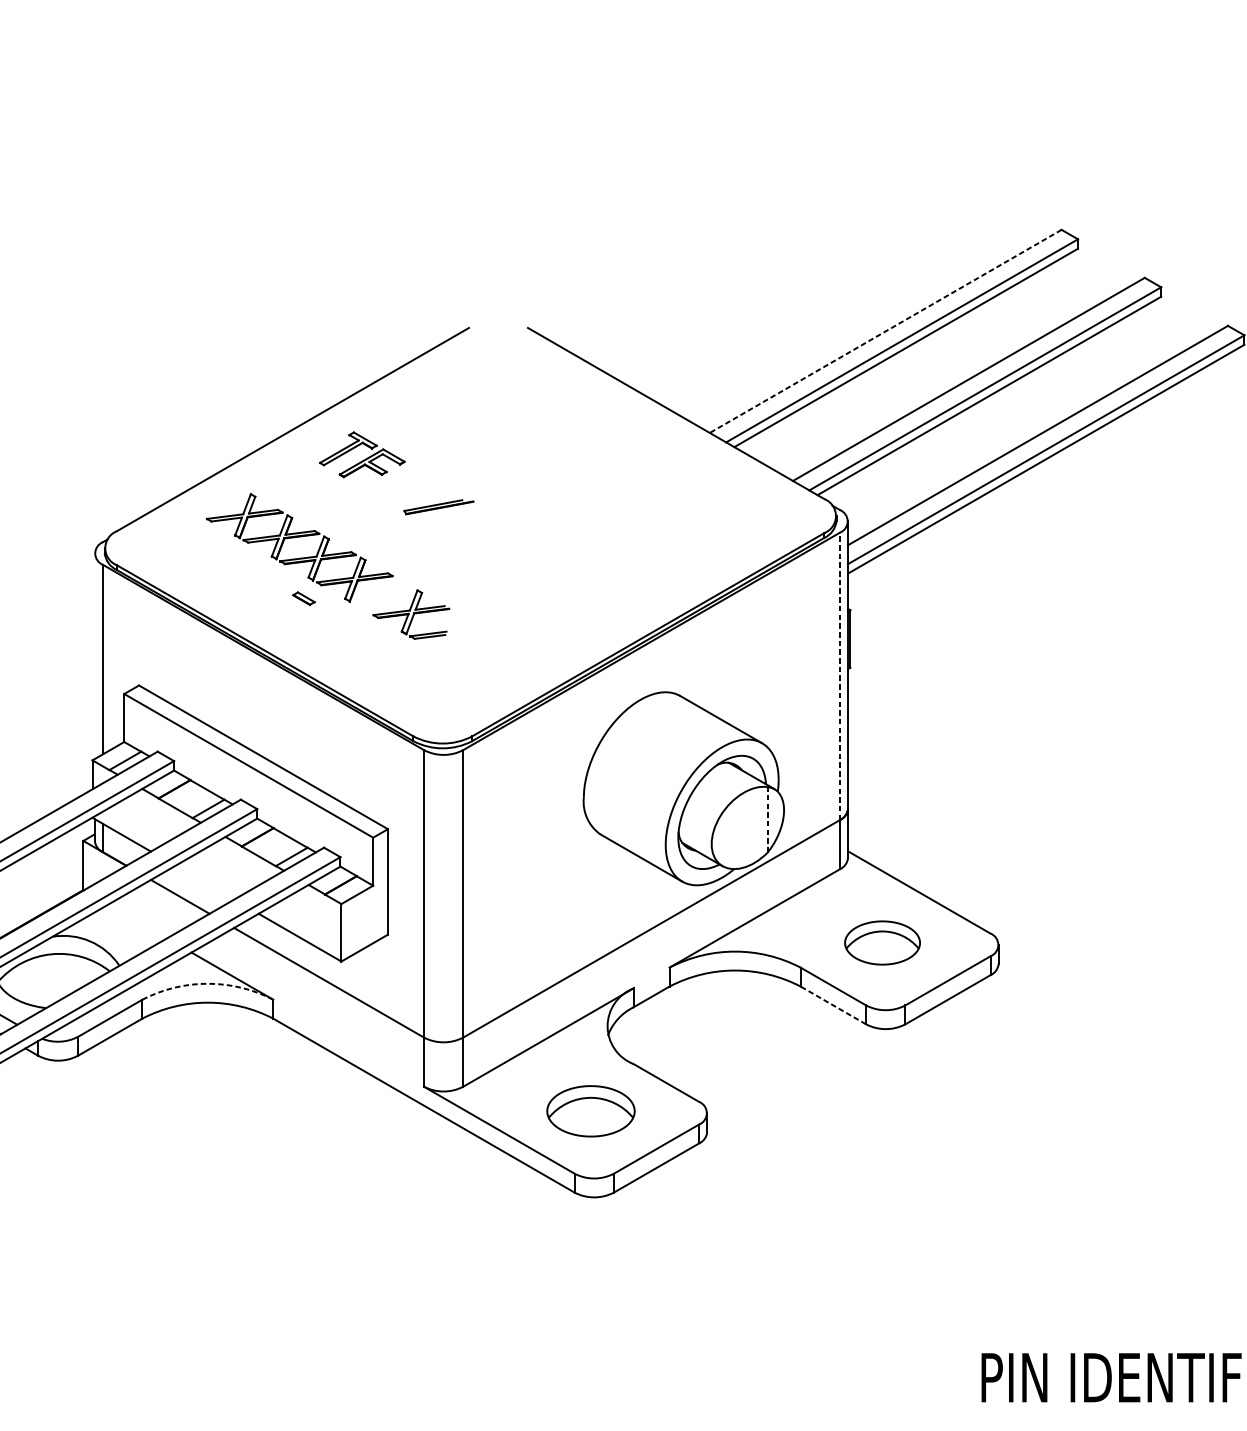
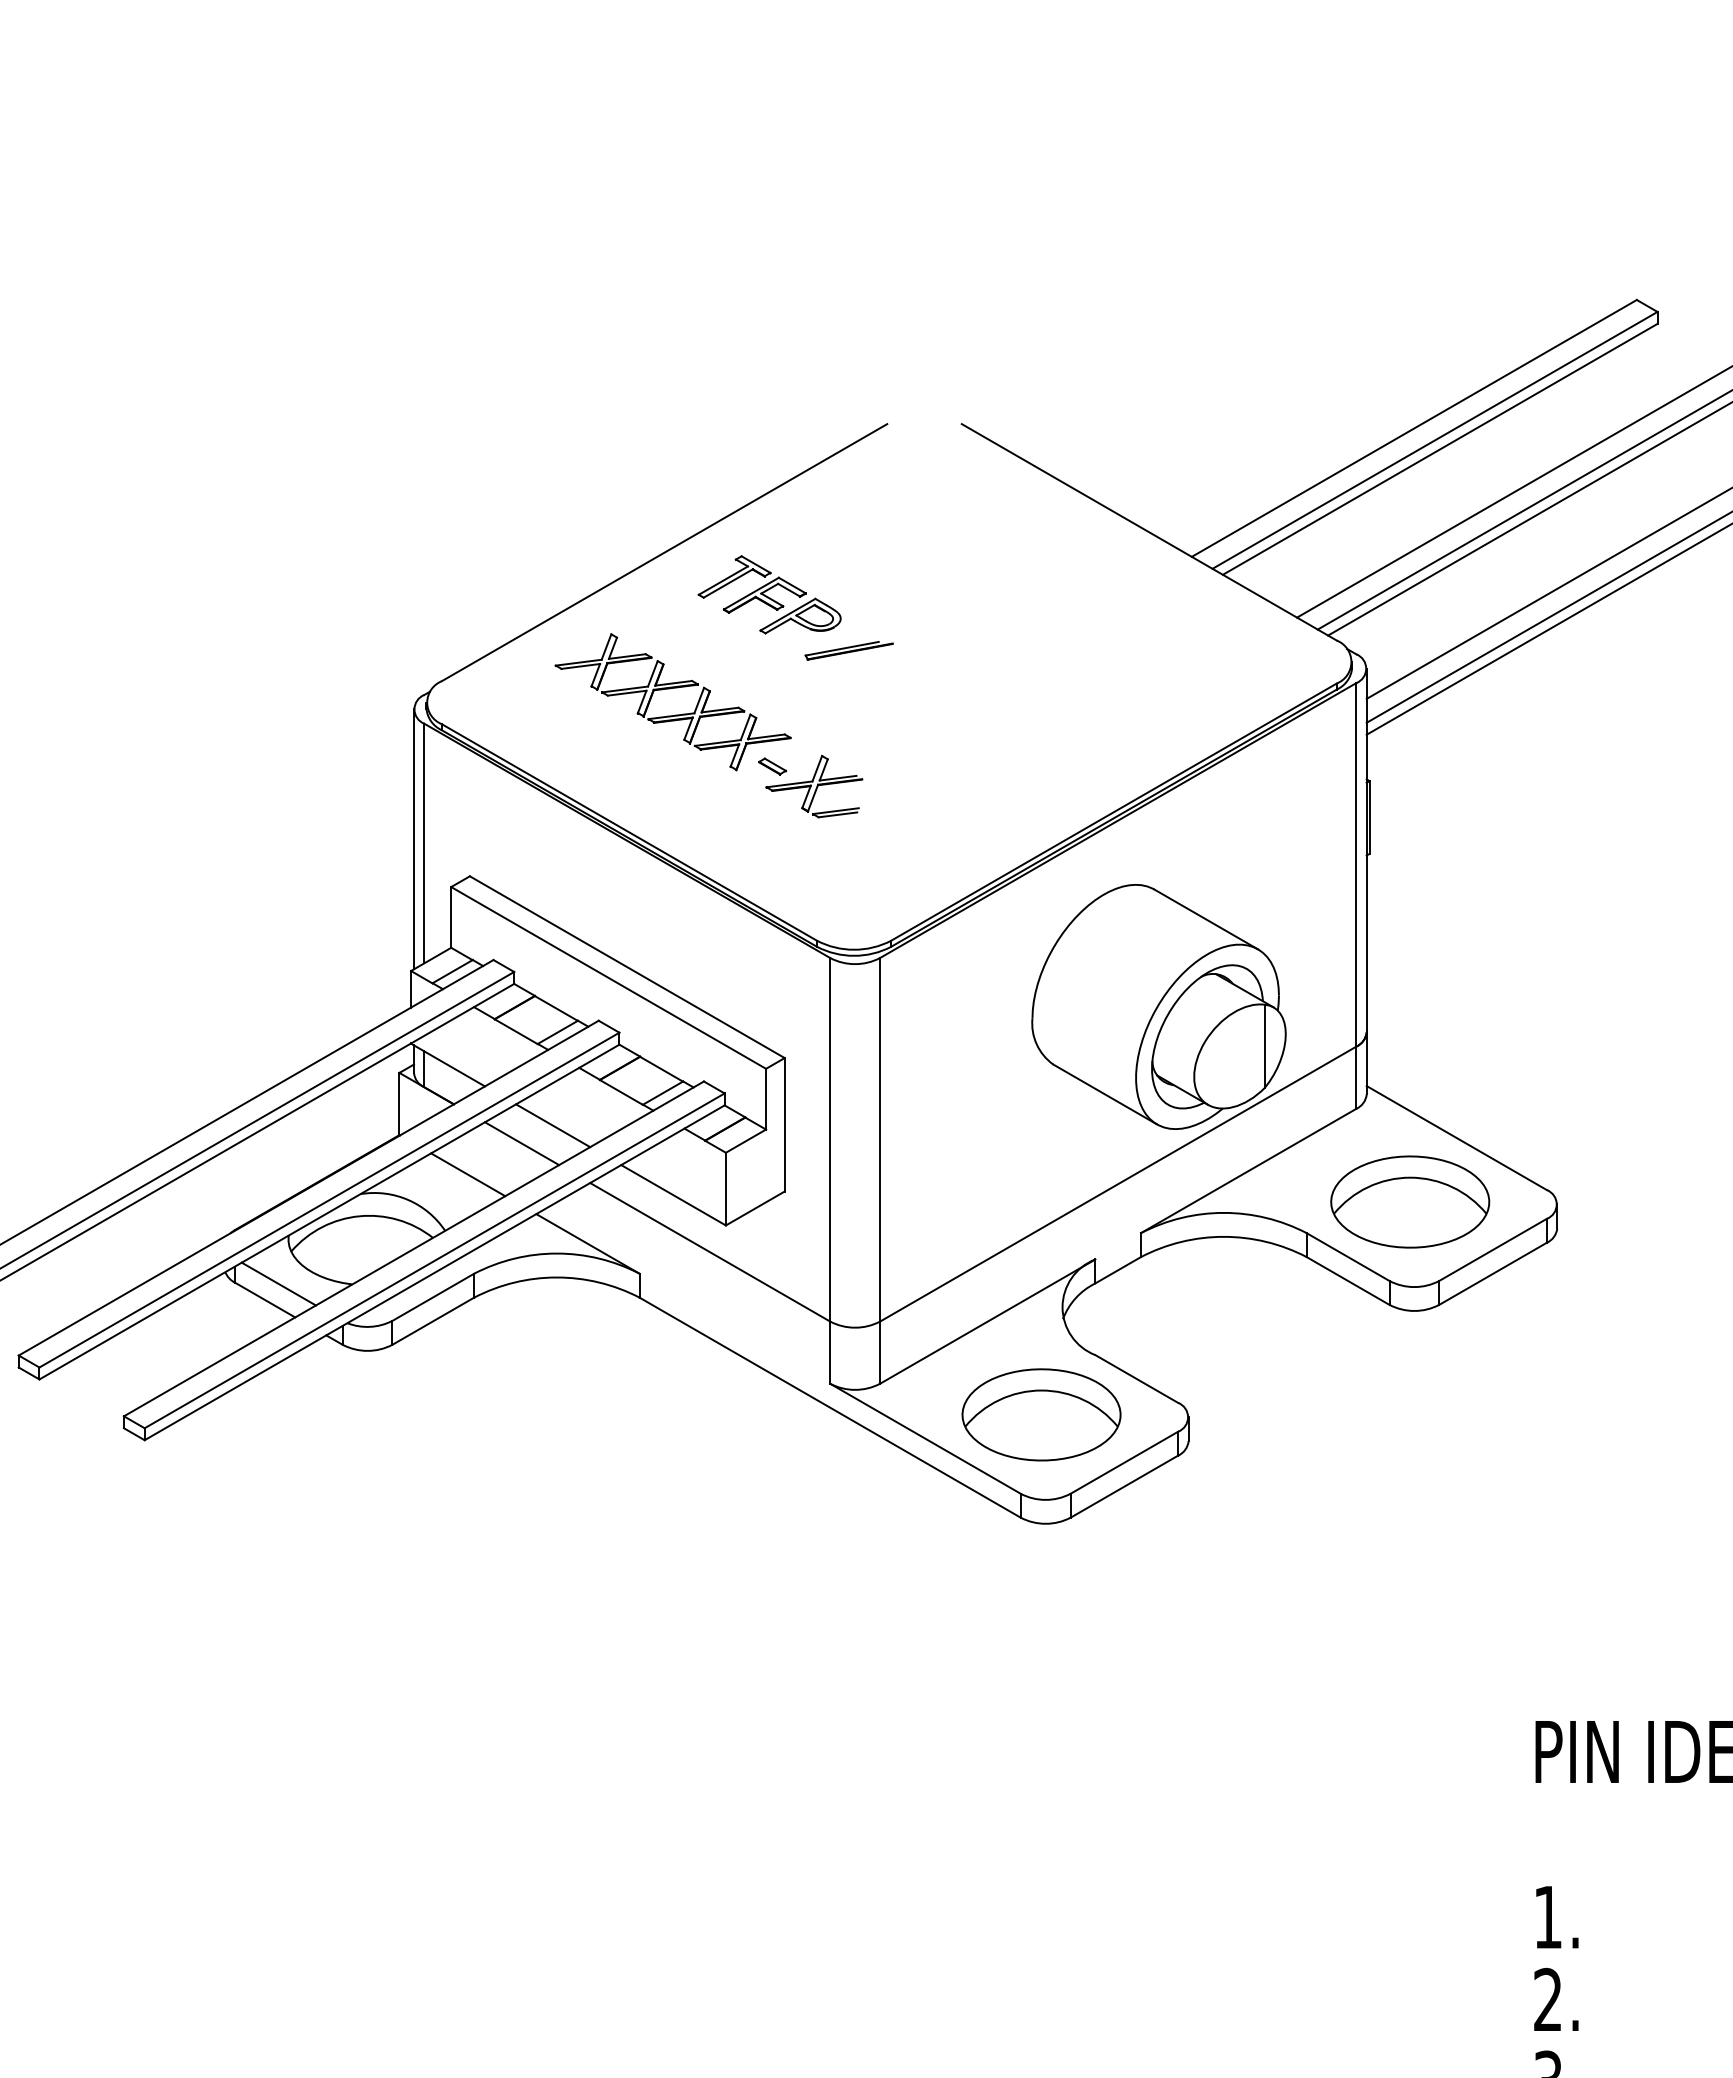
line: (885, 331) -> (1414, 428), dashed -> solid
part: (400, 479) -> (800, 615), added
part: (303, 598) -> (772, 766), moved
line: (95, 656) -> (414, 839), added
line: (839, 676) -> (1356, 864), dashed -> solid
line: (768, 819) -> (1265, 1045), dashed -> solid
line: (205, 882) -> (553, 1125), added
line: (137, 921) -> (468, 1174), added
part: (882, 942) -> (1410, 1201), size x1.67
arc: (207, 983) -> (556, 1253), dashed -> solid
line: (833, 1005) -> (1348, 1281), dashed -> solid
part: (590, 1110) -> (1041, 1414), size x1.43

